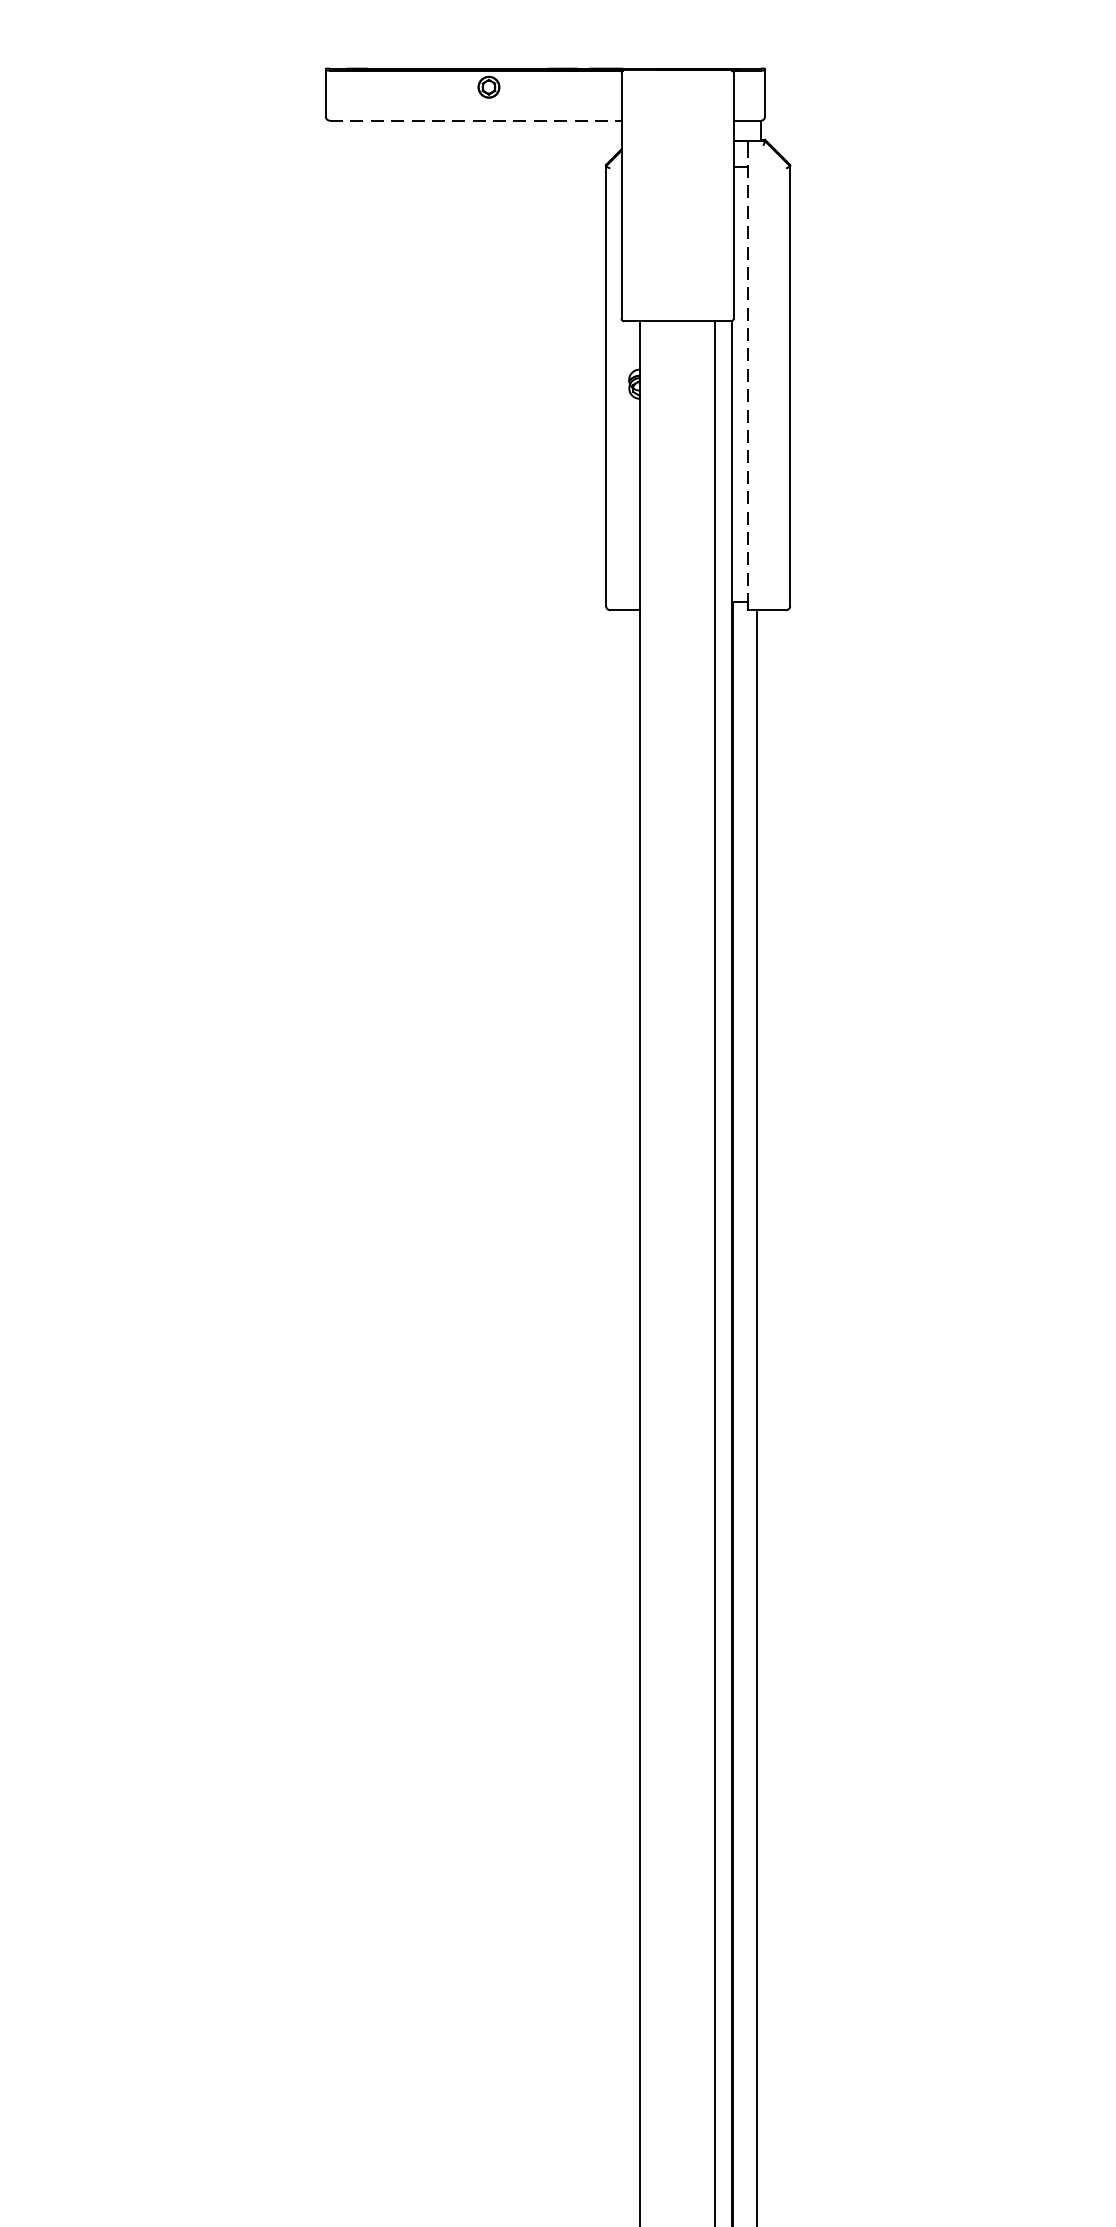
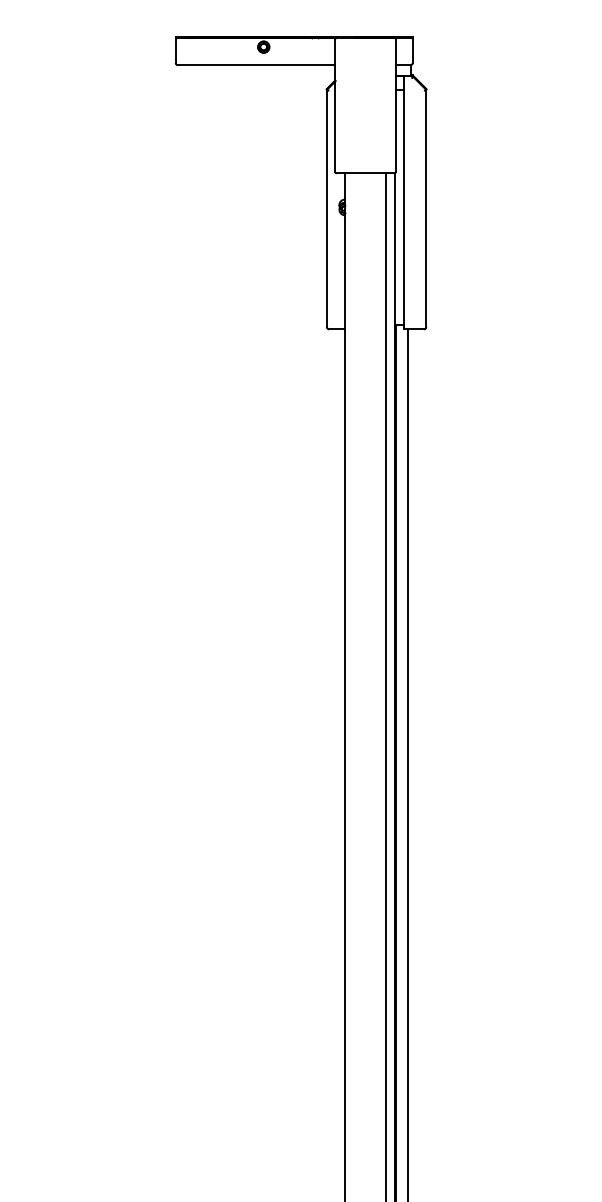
line: (475, 121) -> (256, 65), dashed -> solid
line: (747, 375) -> (403, 202), dashed -> solid

